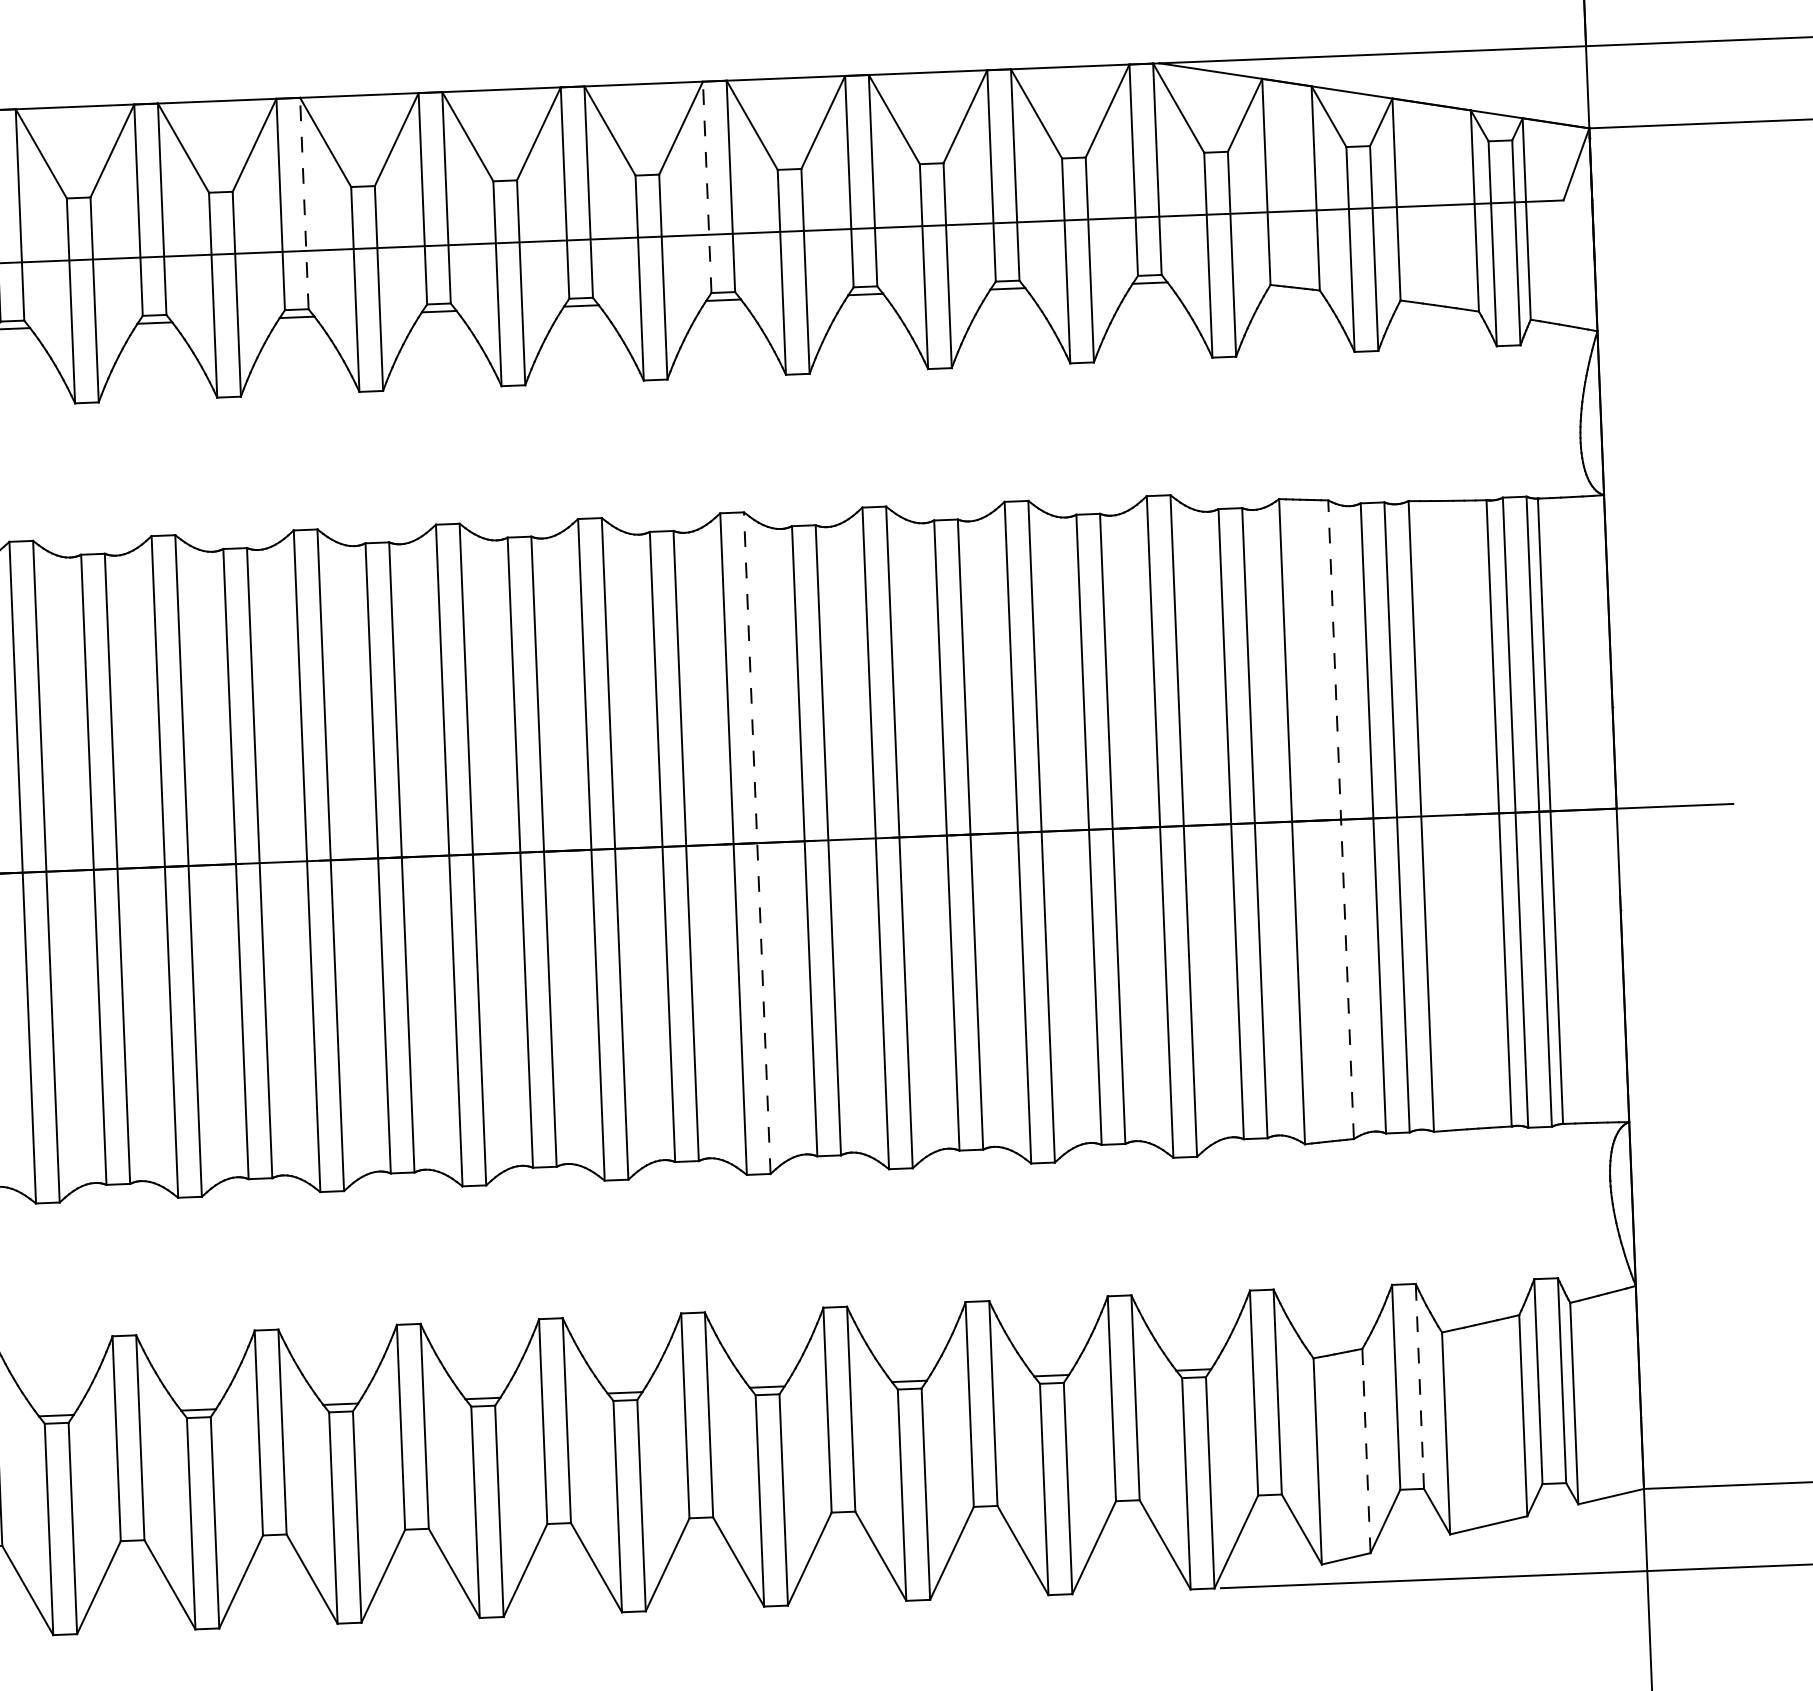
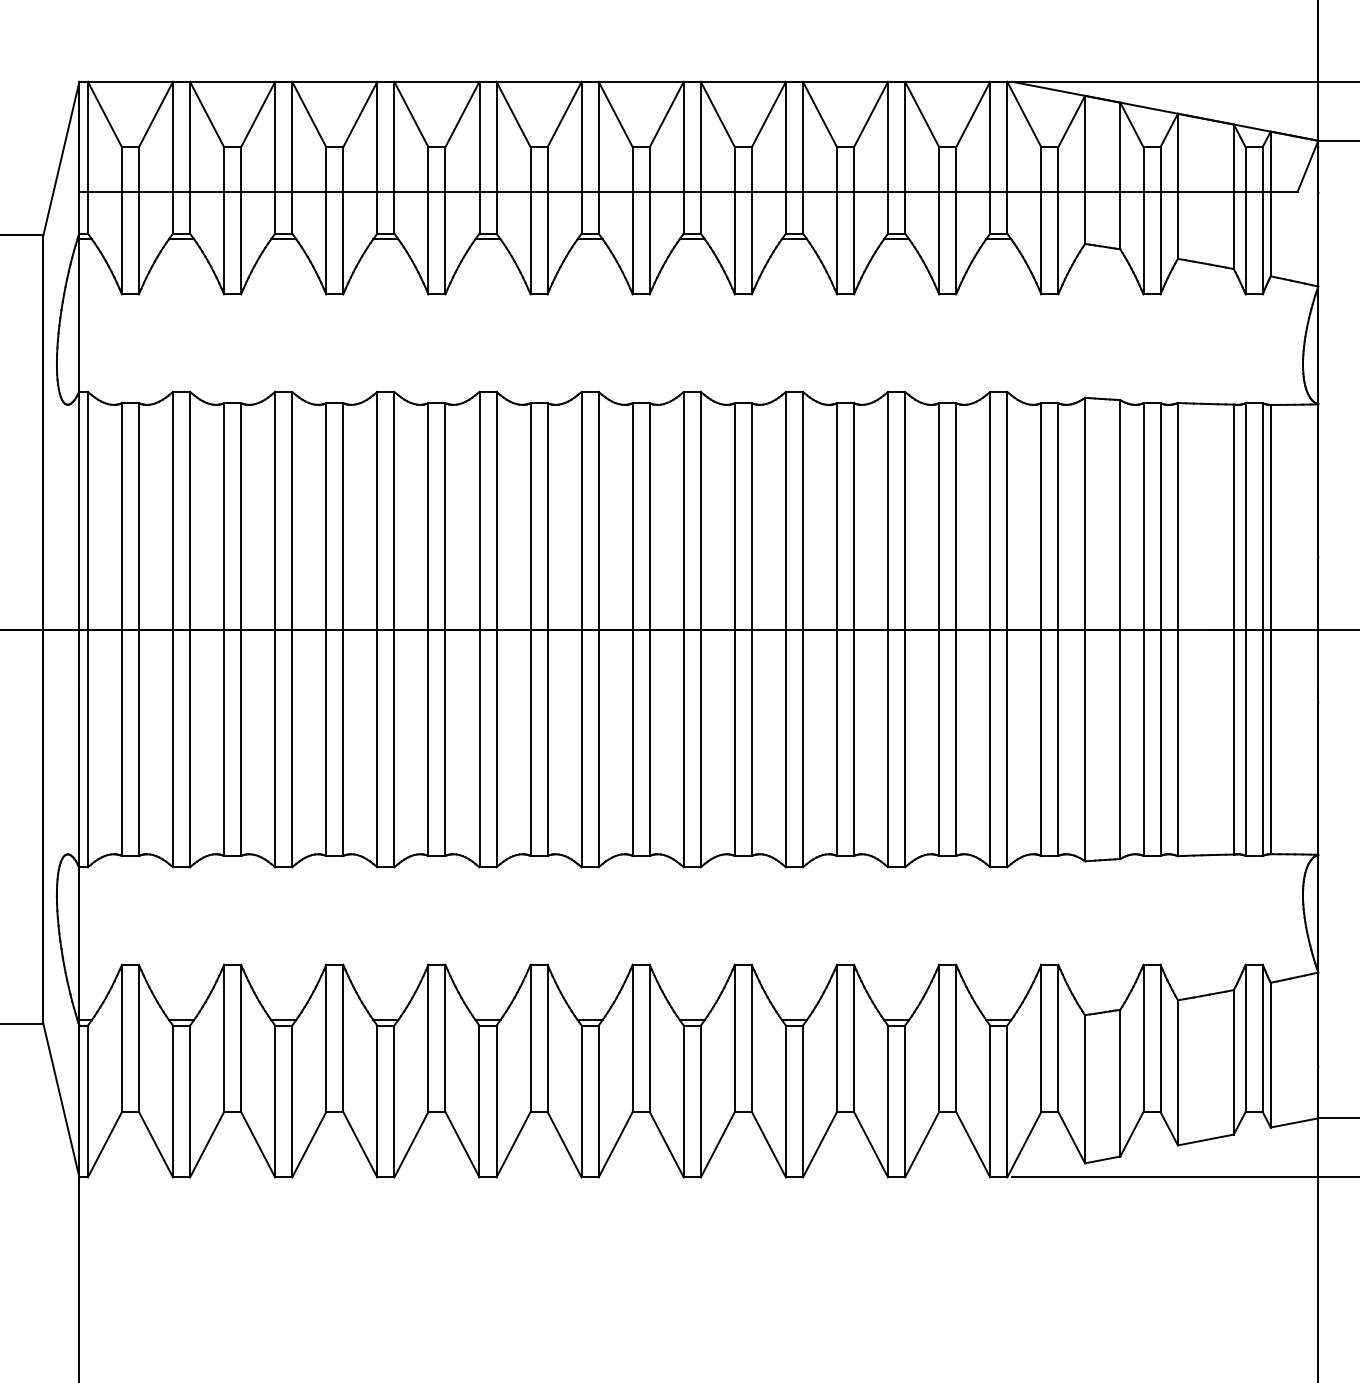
line: (706, 187) -> (683, 157), dashed -> solid
line: (304, 203) -> (394, 157), dashed -> solid
line: (1341, 819) -> (1120, 629), dashed -> solid
line: (756, 843) -> (700, 629), dashed -> solid
line: (1419, 1386) -> (1160, 1038), dashed -> solid
line: (1366, 1450) -> (1120, 1082), dashed -> solid

